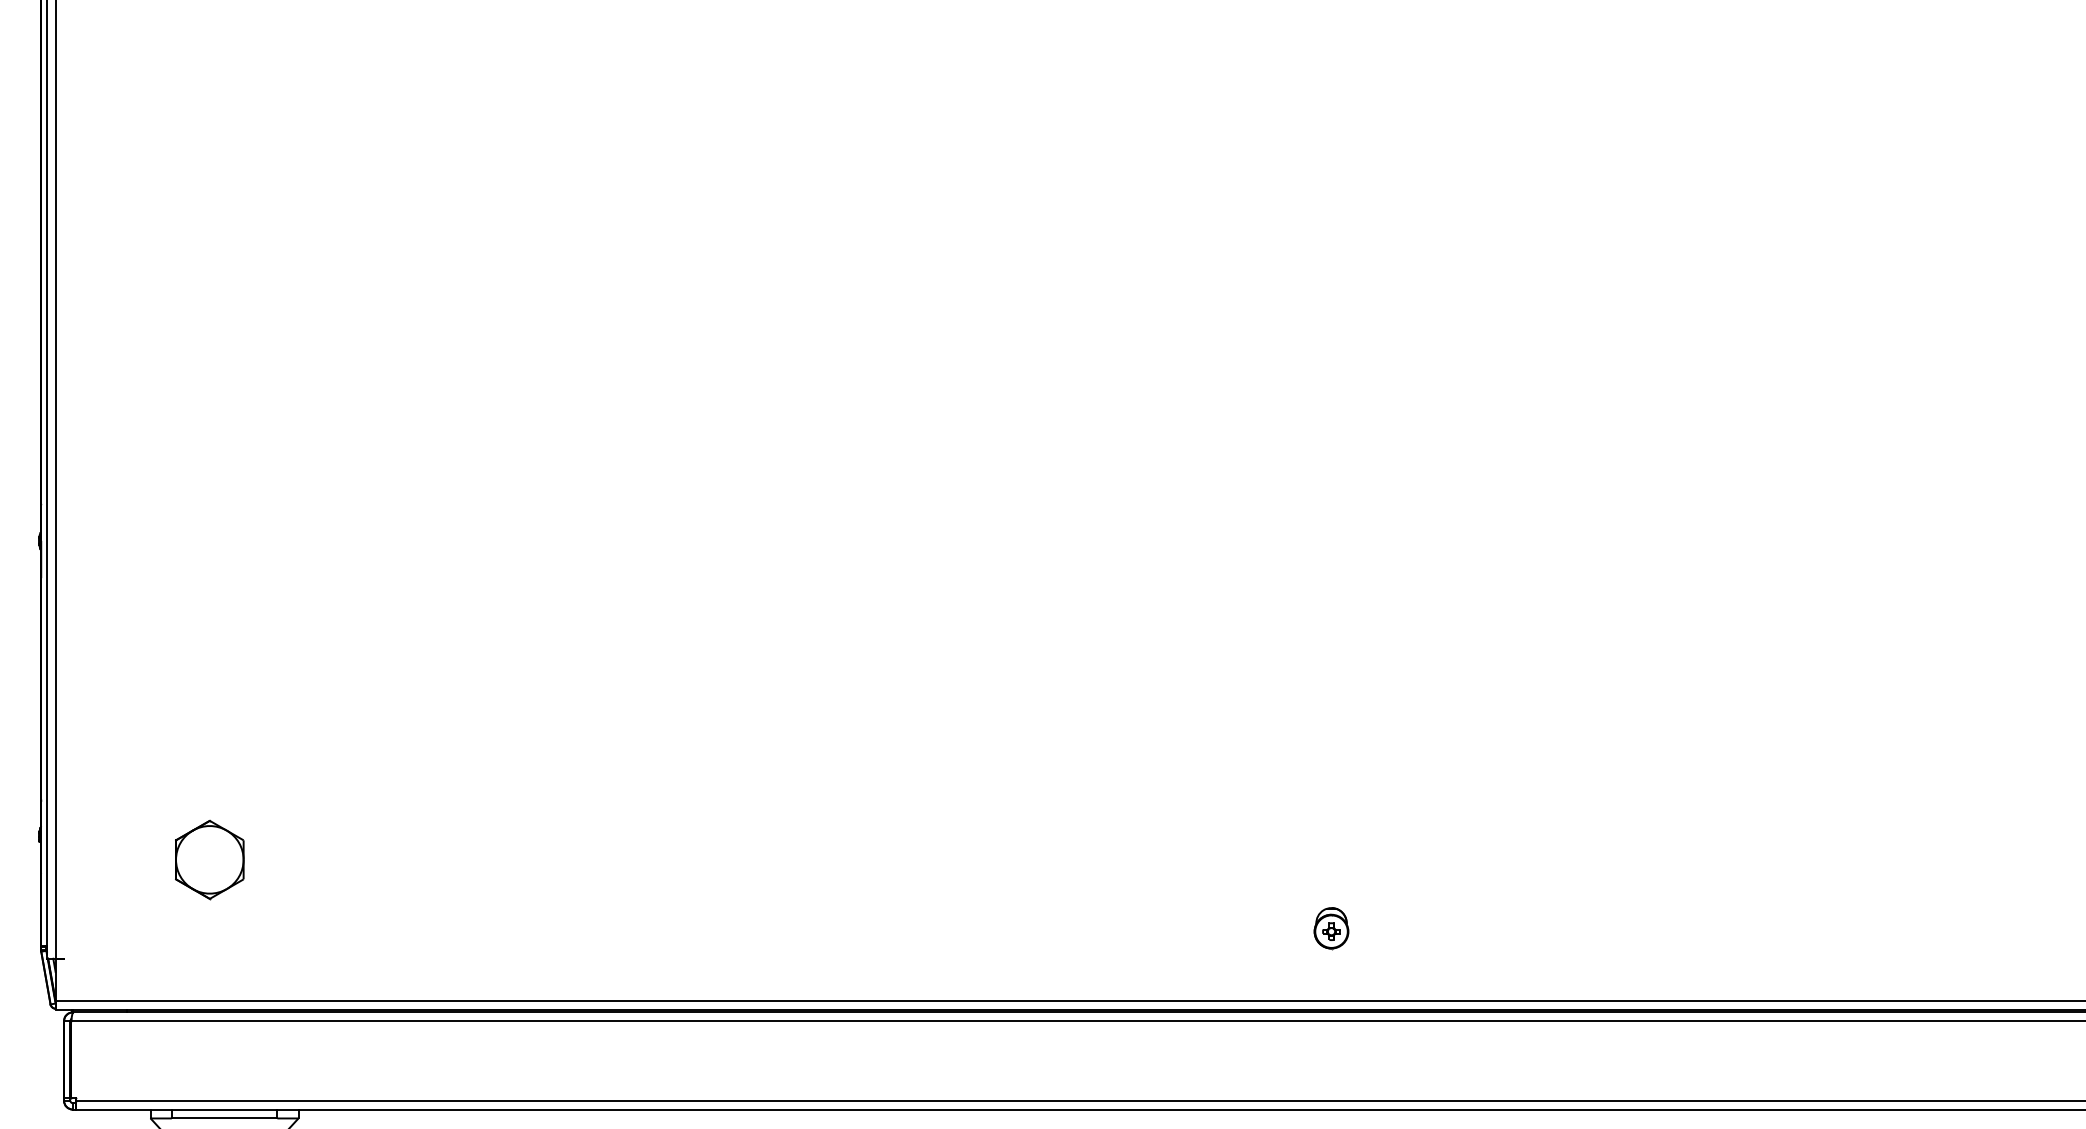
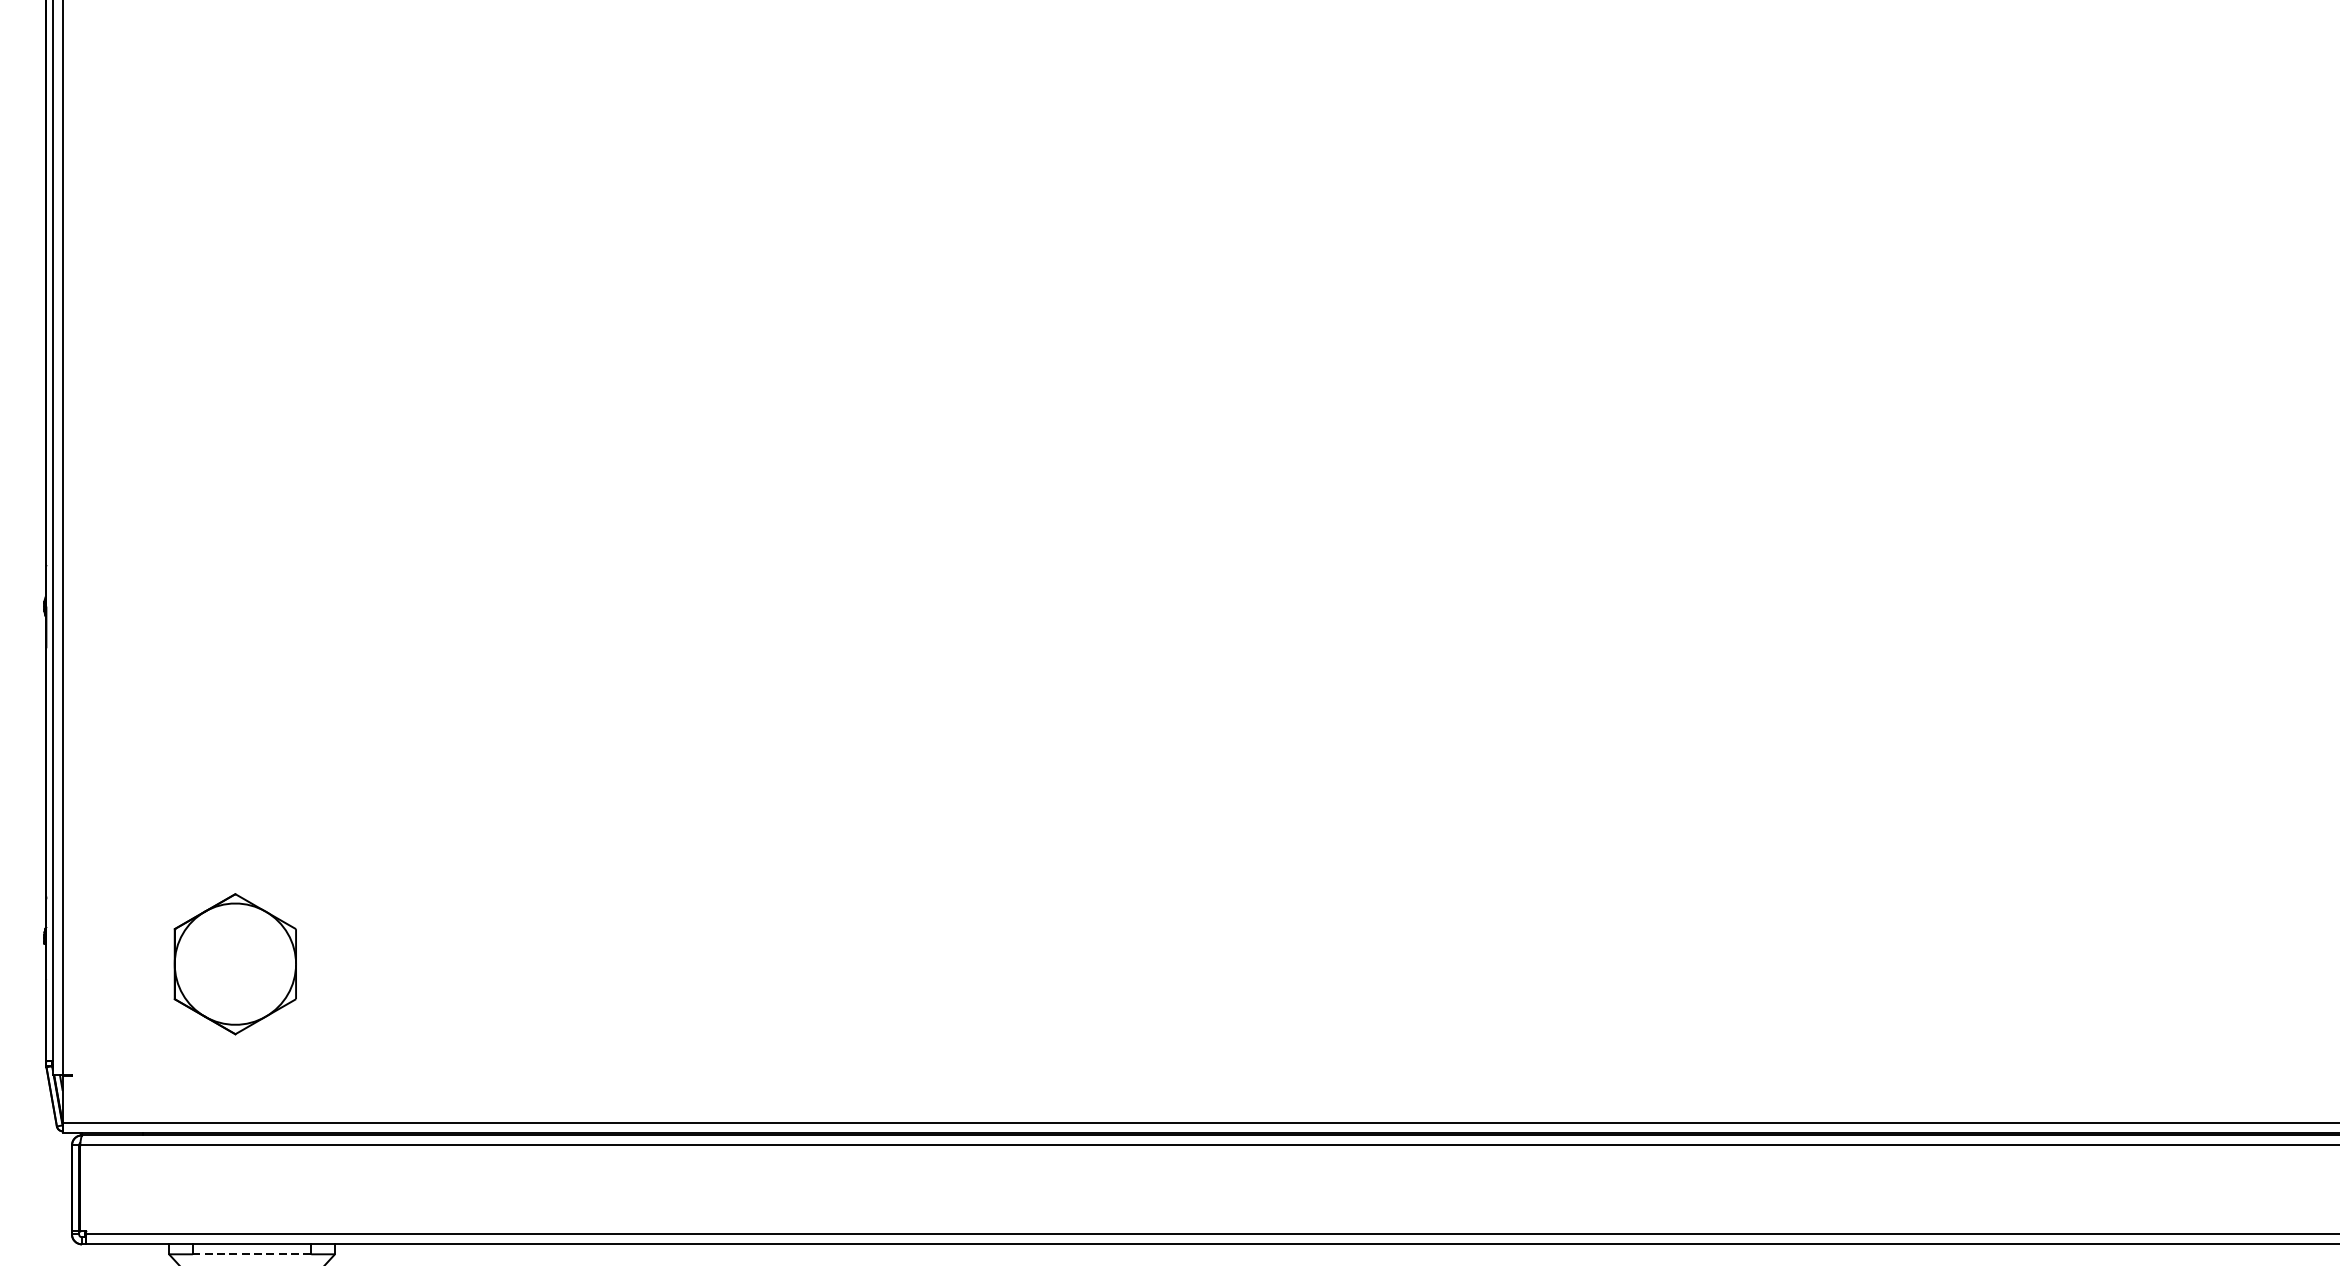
part: (209, 859) -> (235, 963), size x1.6
part: (1331, 928) -> (1493, 1041), removed
line: (224, 1118) -> (251, 1254), solid -> dashed

